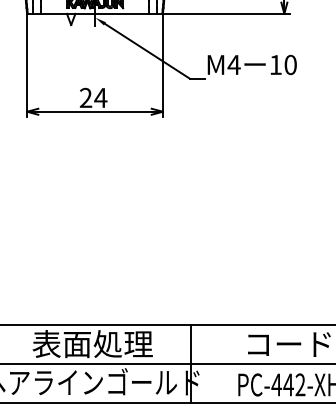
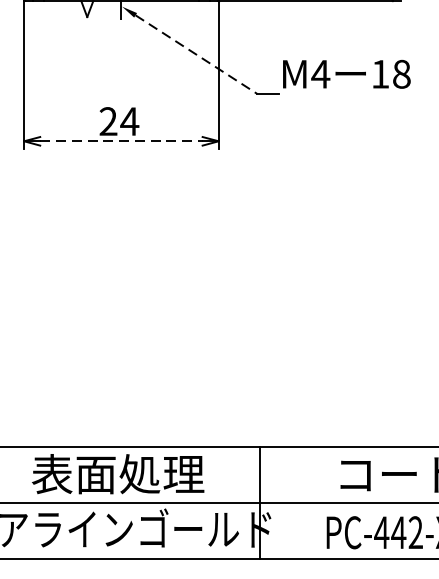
line: (147, 51) -> (196, 54), solid -> dashed
text: (290, 64) -> (401, 73), 10 -> 18
line: (95, 111) -> (122, 140), solid -> dashed

